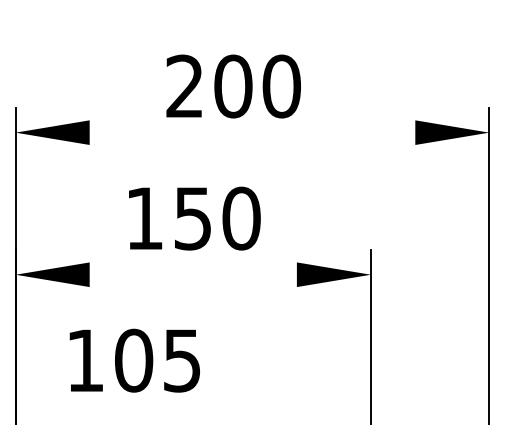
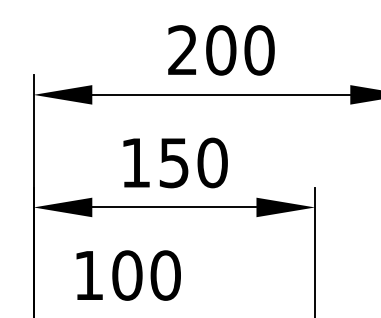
text: (233, 86) -> (221, 50), moved
line: (252, 132) -> (221, 94), added
line: (192, 274) -> (173, 207), added
text: (182, 360) -> (165, 275), 105 -> 100

